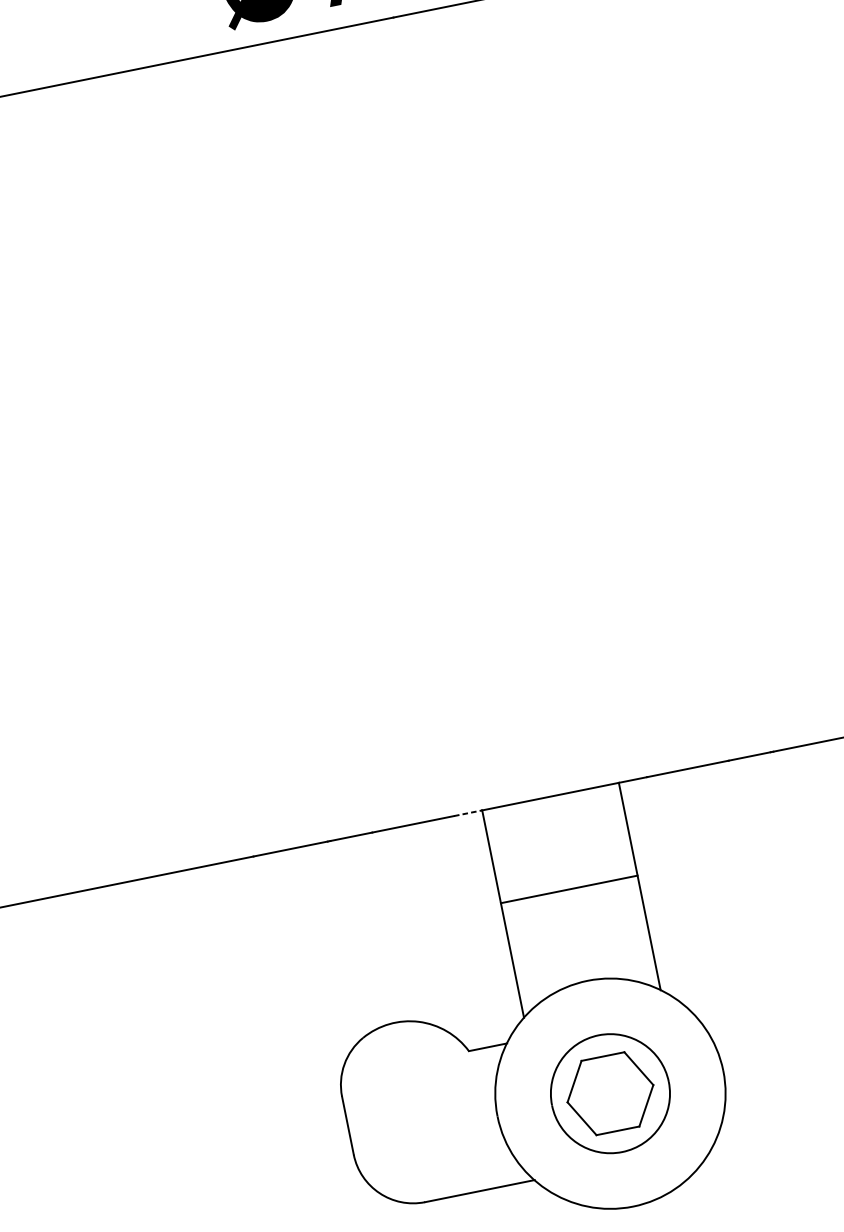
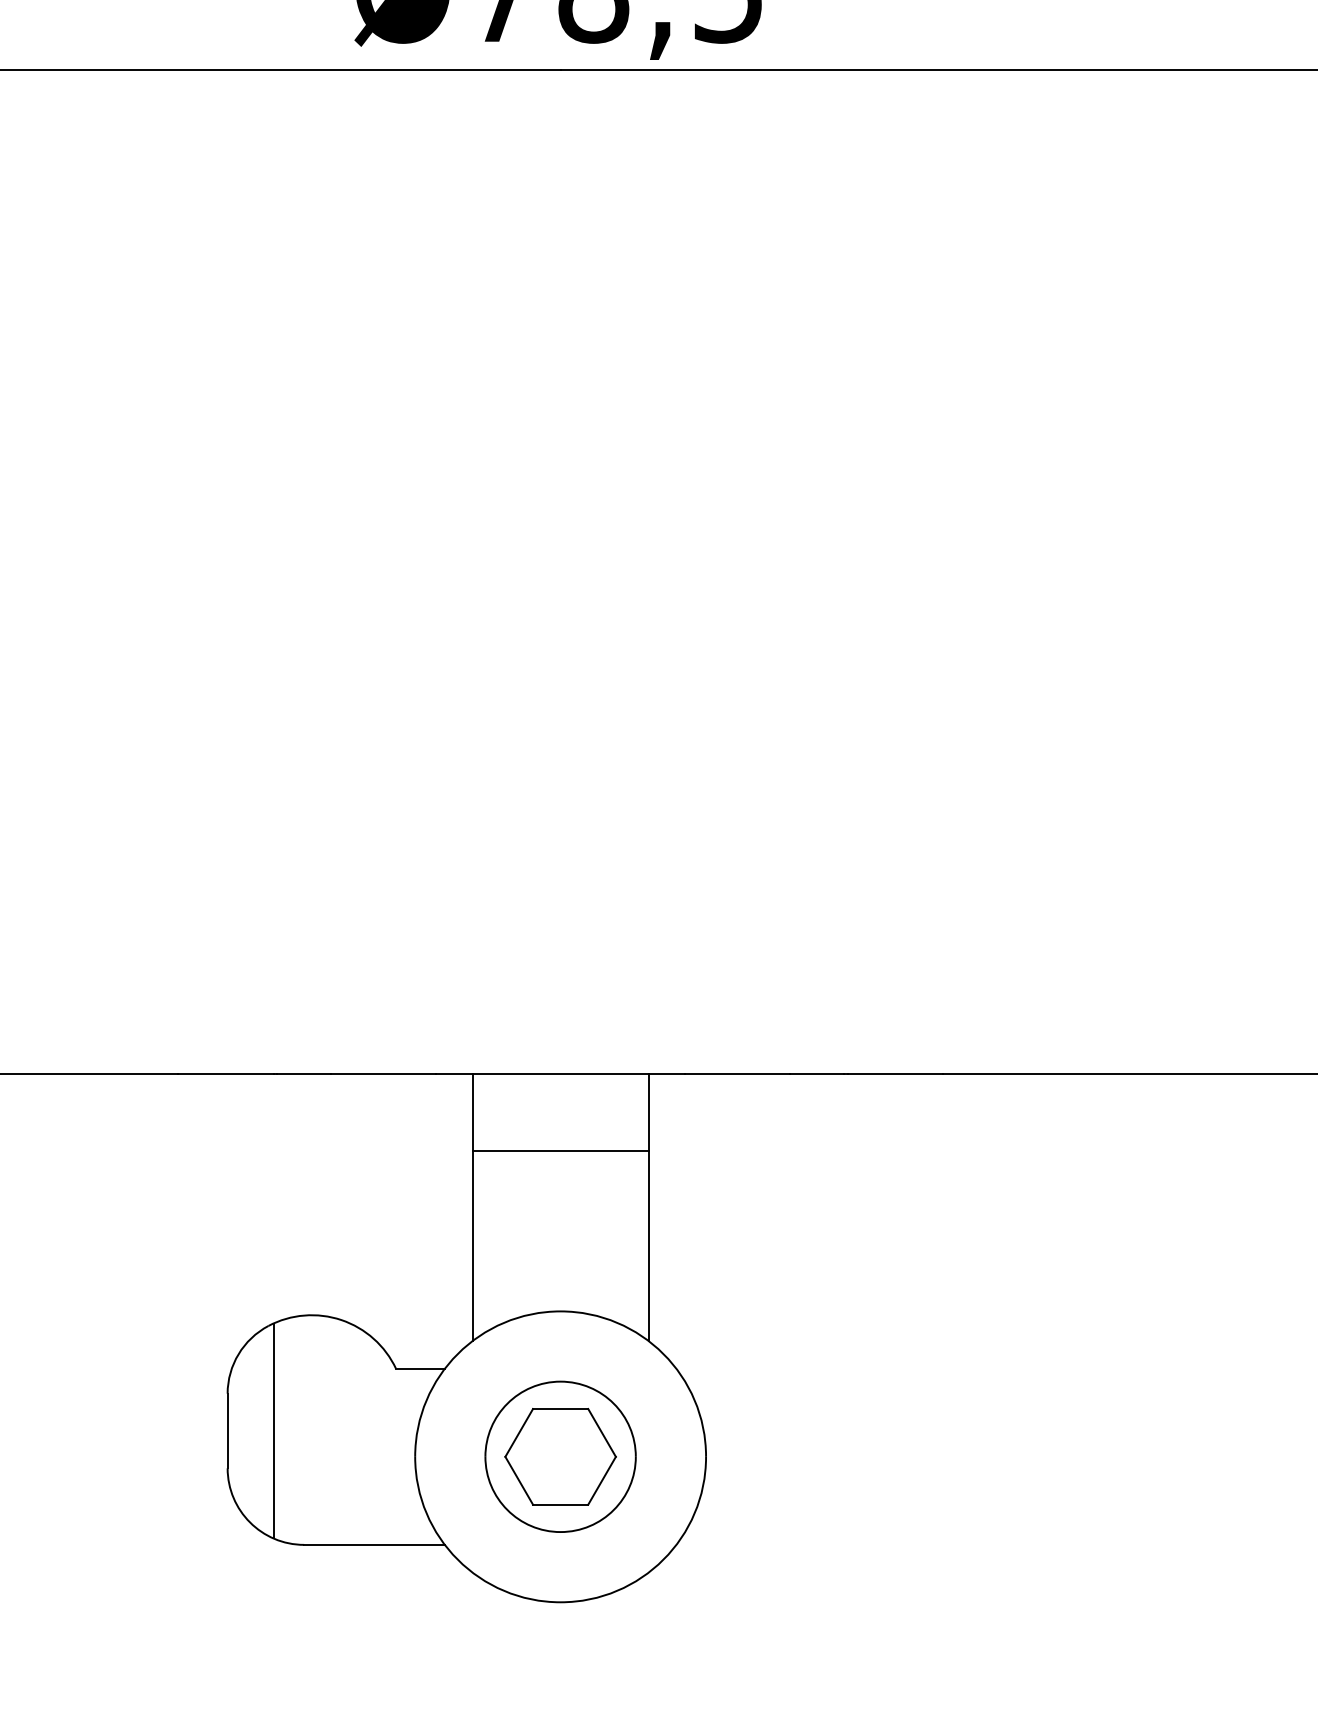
line: (468, 813) -> (454, 1074), dashed -> solid
line: (569, 889) -> (560, 1150), moved
line: (383, 1118) -> (273, 1430), added

